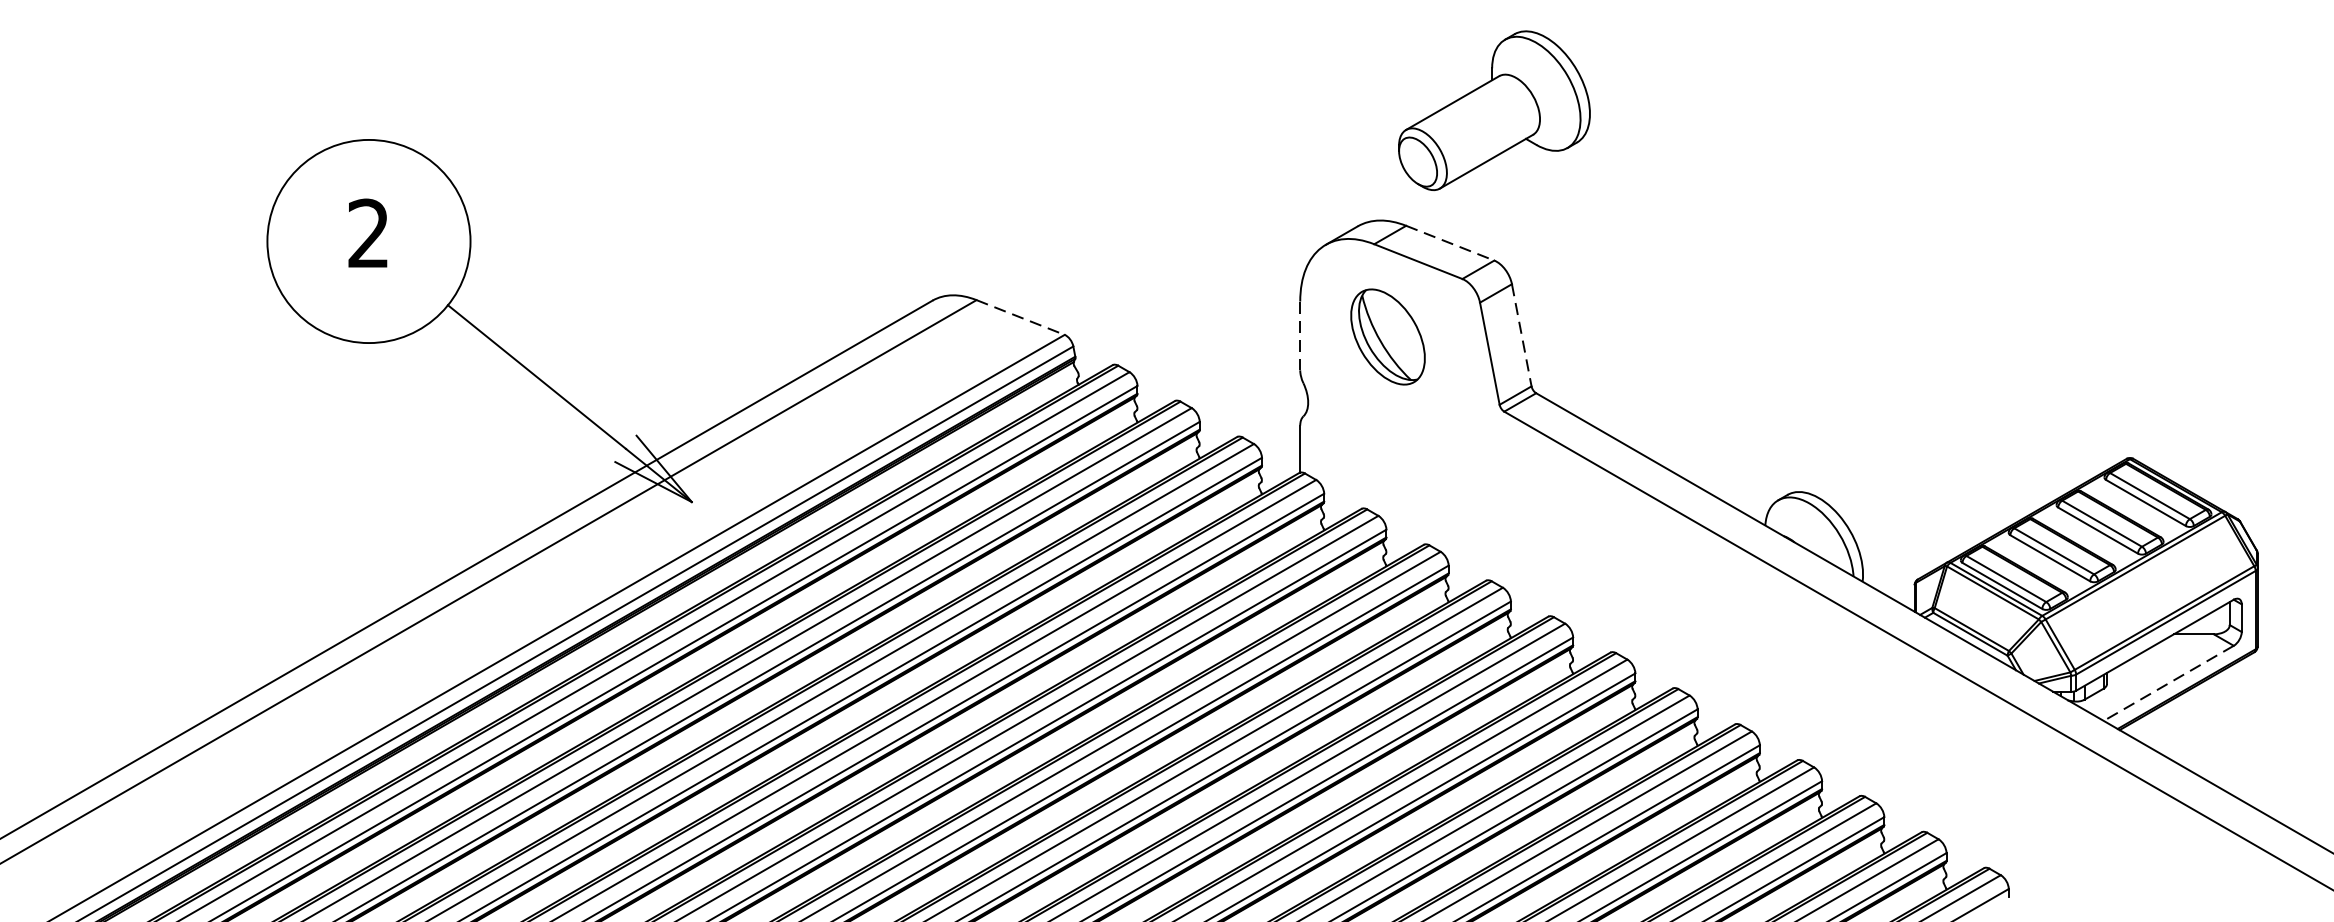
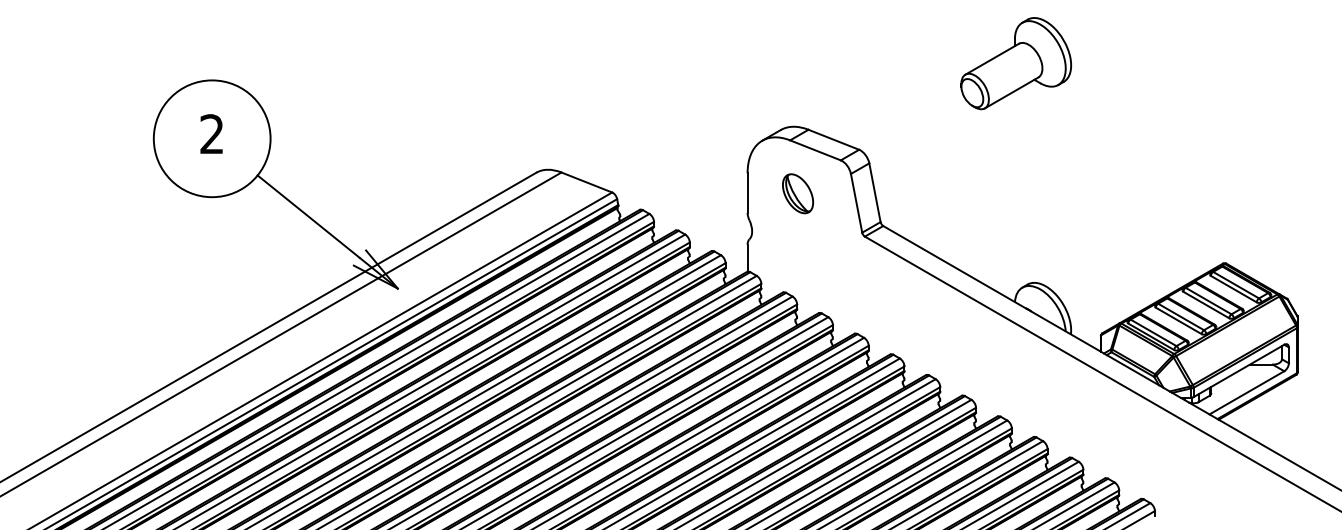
part: (1493, 110) -> (1015, 63), moved
line: (1451, 242) -> (834, 139), dashed -> solid
line: (1021, 317) -> (587, 182), dashed -> solid
line: (1520, 334) -> (874, 192), dashed -> solid
line: (1300, 336) -> (747, 193), dashed -> solid
part: (1387, 336) -> (797, 193), size x0.71
line: (2168, 684) -> (1246, 393), dashed -> solid

